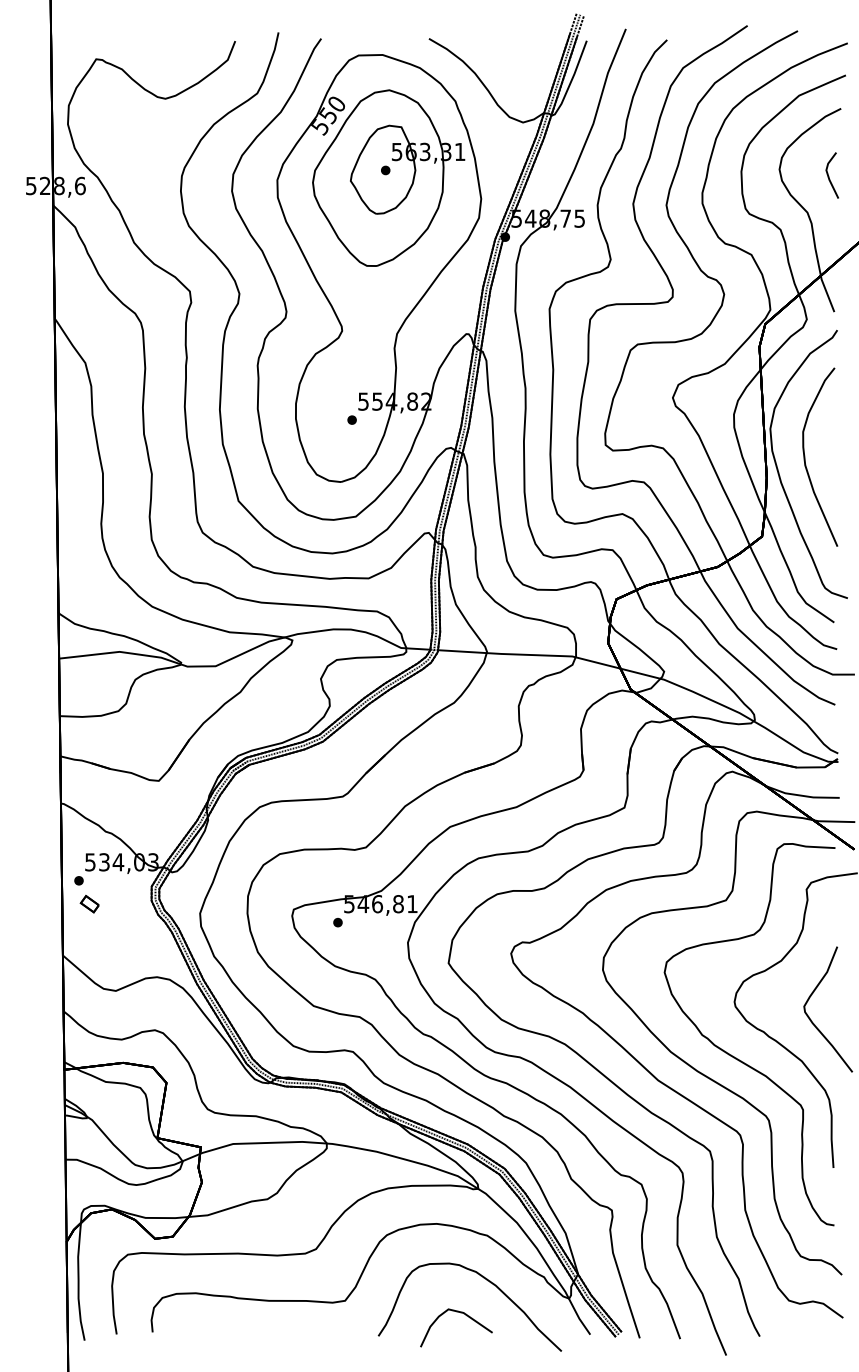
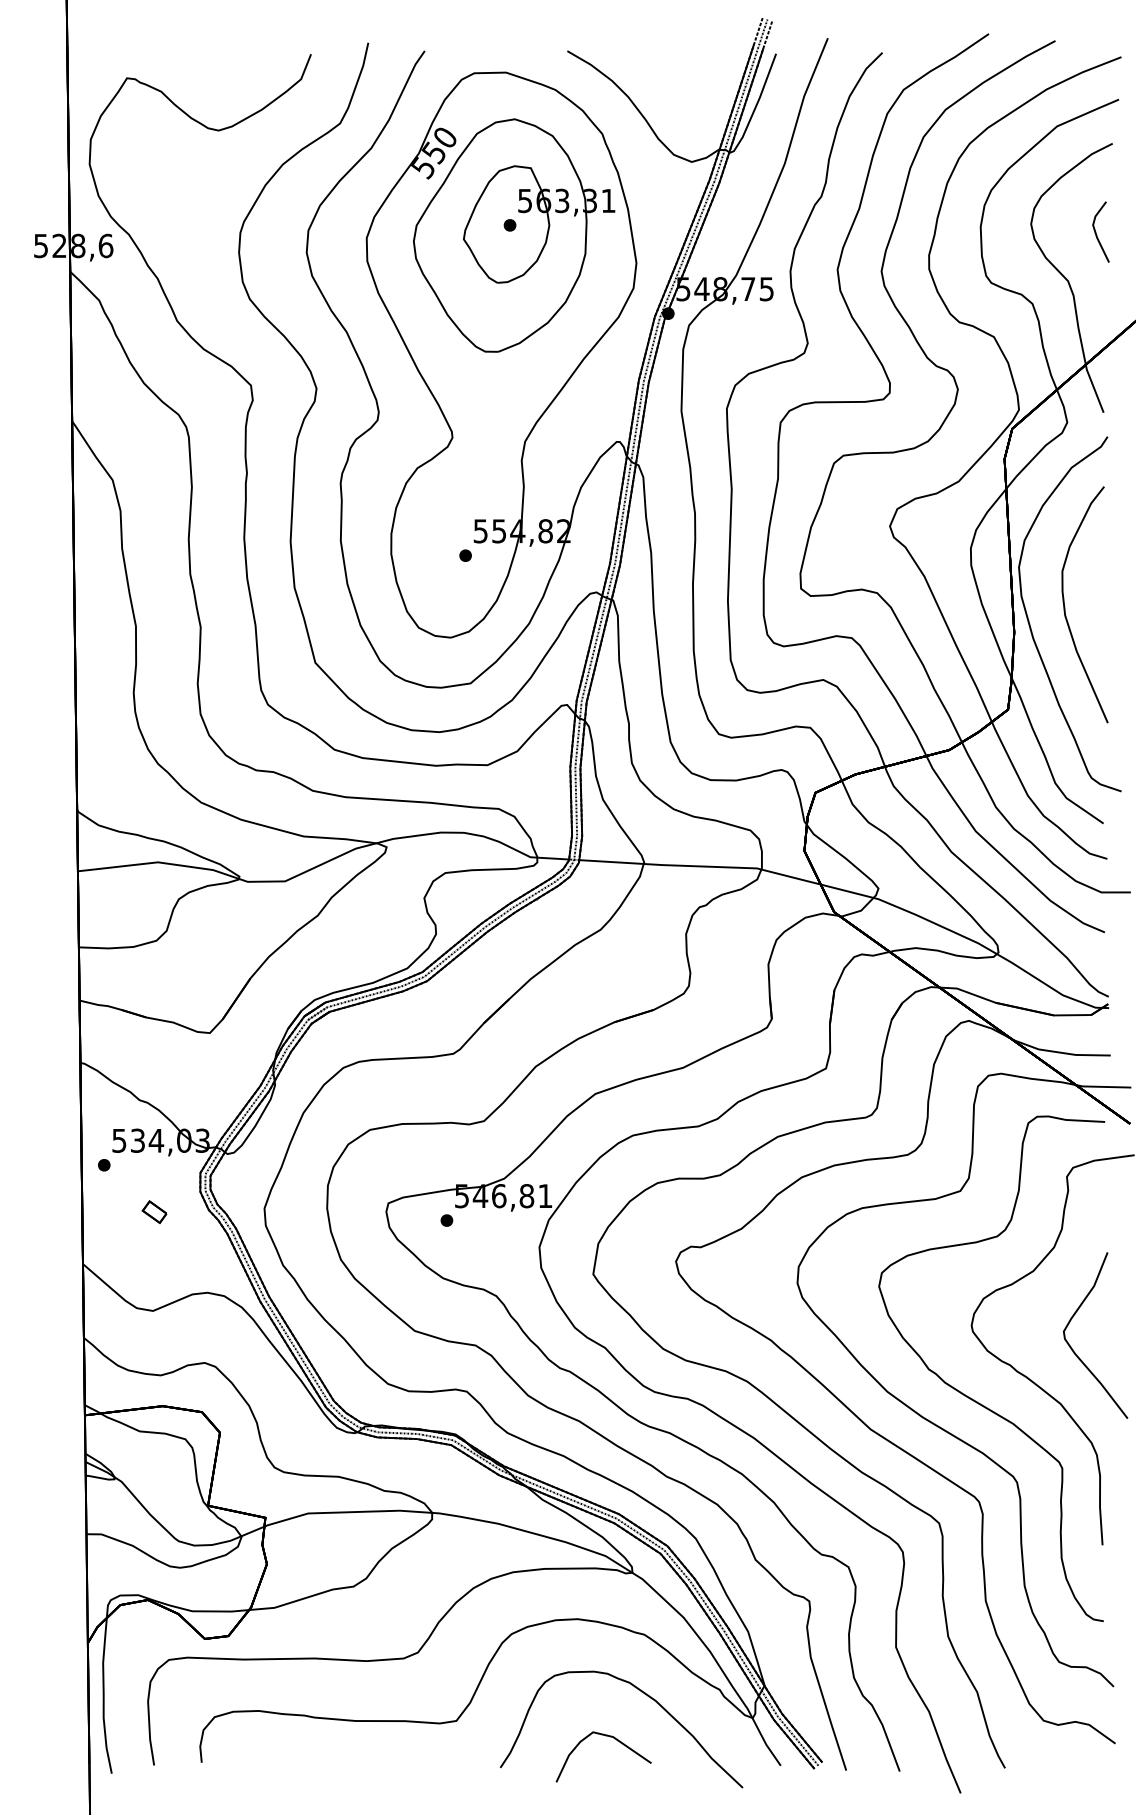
part: (89, 903) -> (154, 1211), moved

